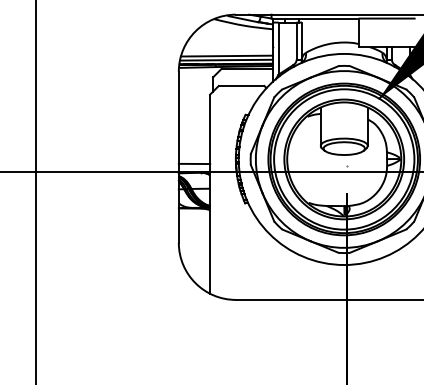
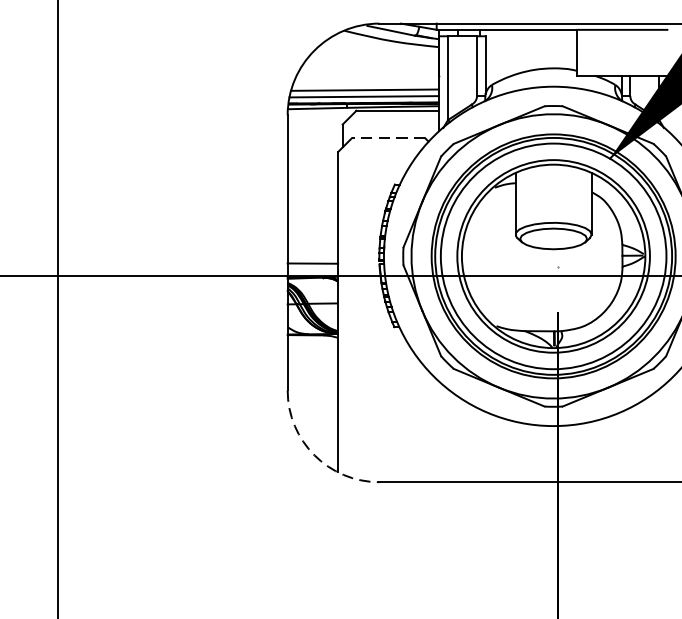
line: (241, 86) -> (388, 139), solid -> dashed
arc: (195, 283) -> (314, 455), solid -> dashed

